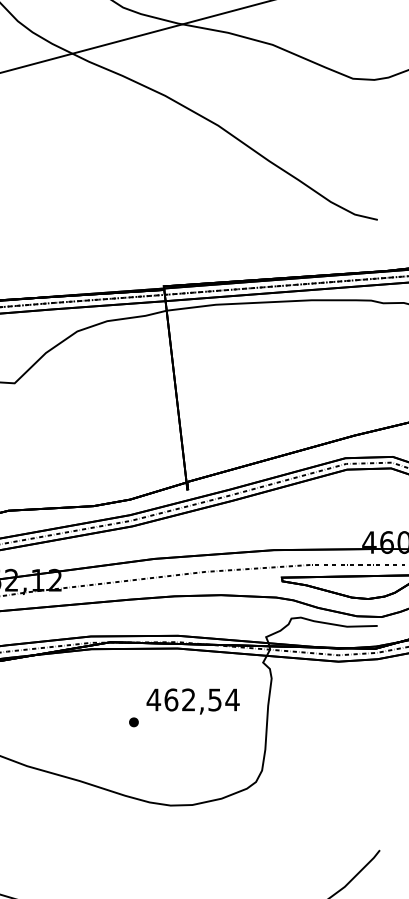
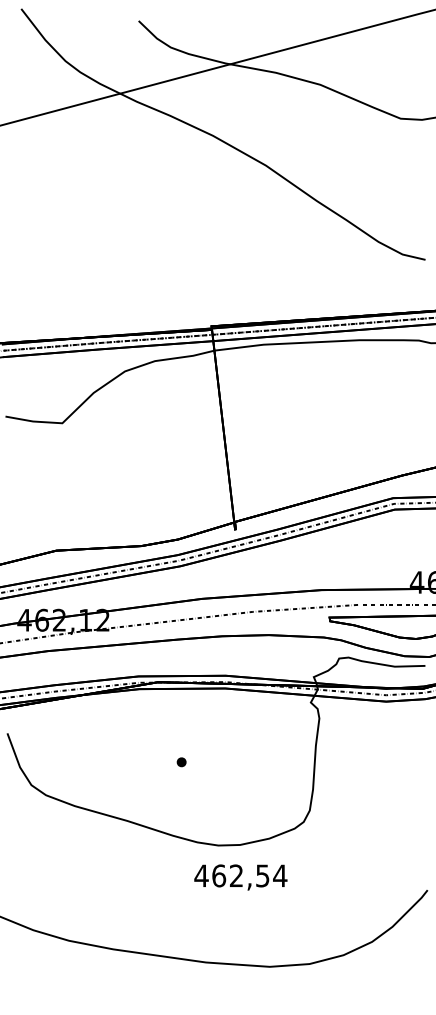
text: (192, 701) -> (240, 877), moved

